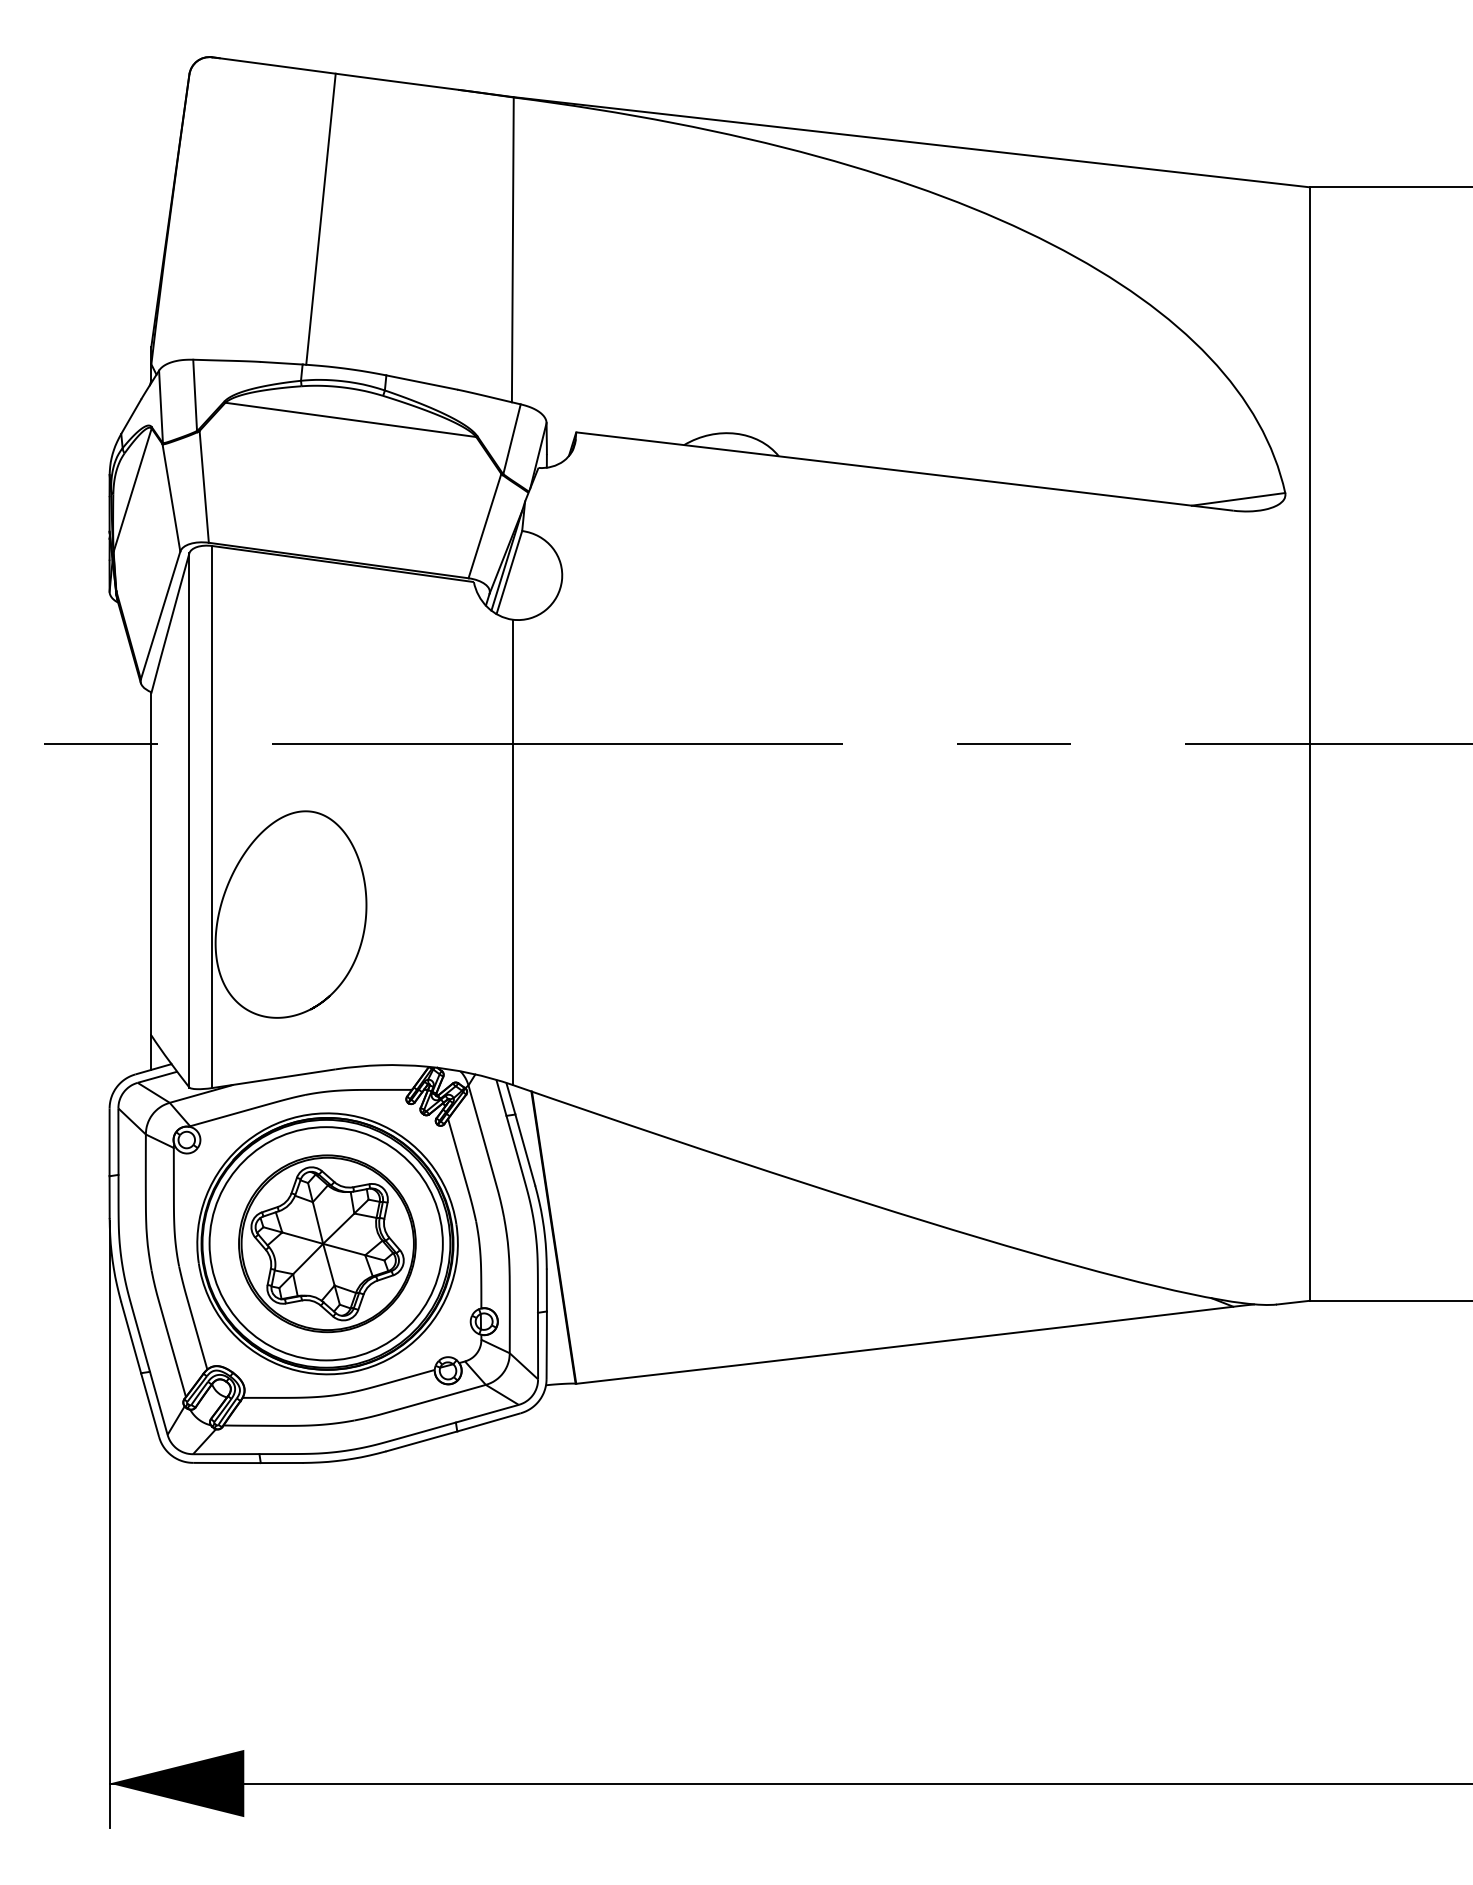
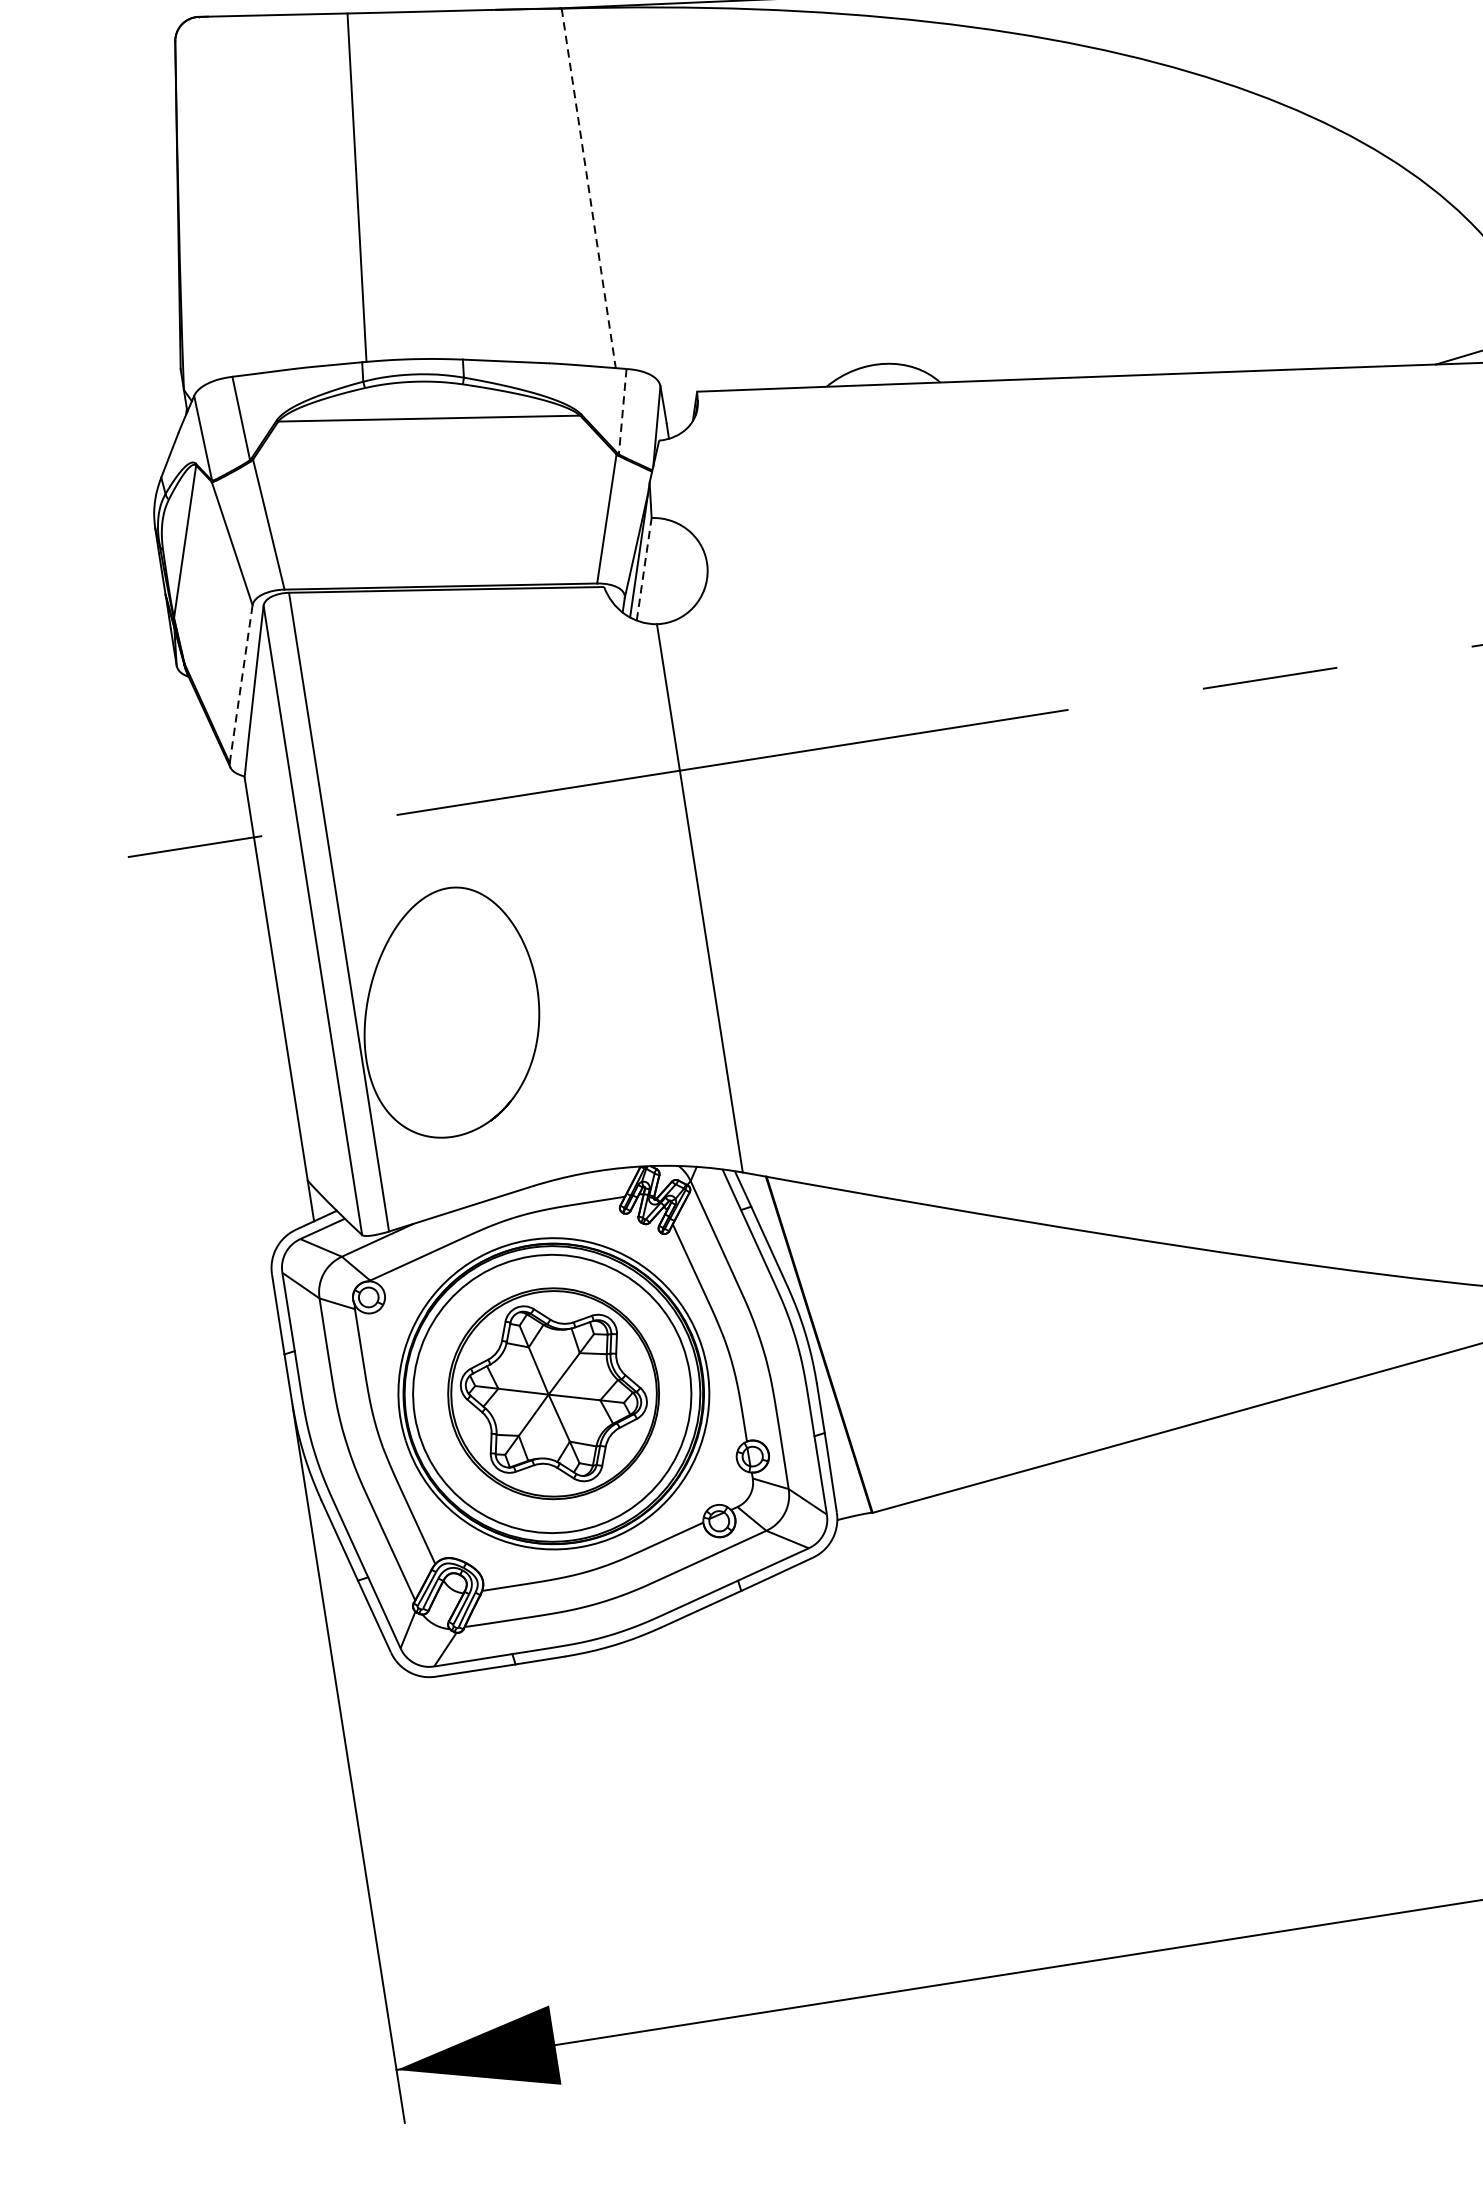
line: (512, 250) -> (588, 189), solid -> dashed
line: (512, 439) -> (623, 411), solid -> dashed
line: (509, 572) -> (644, 569), solid -> dashed
line: (160, 615) -> (241, 684), solid -> dashed

